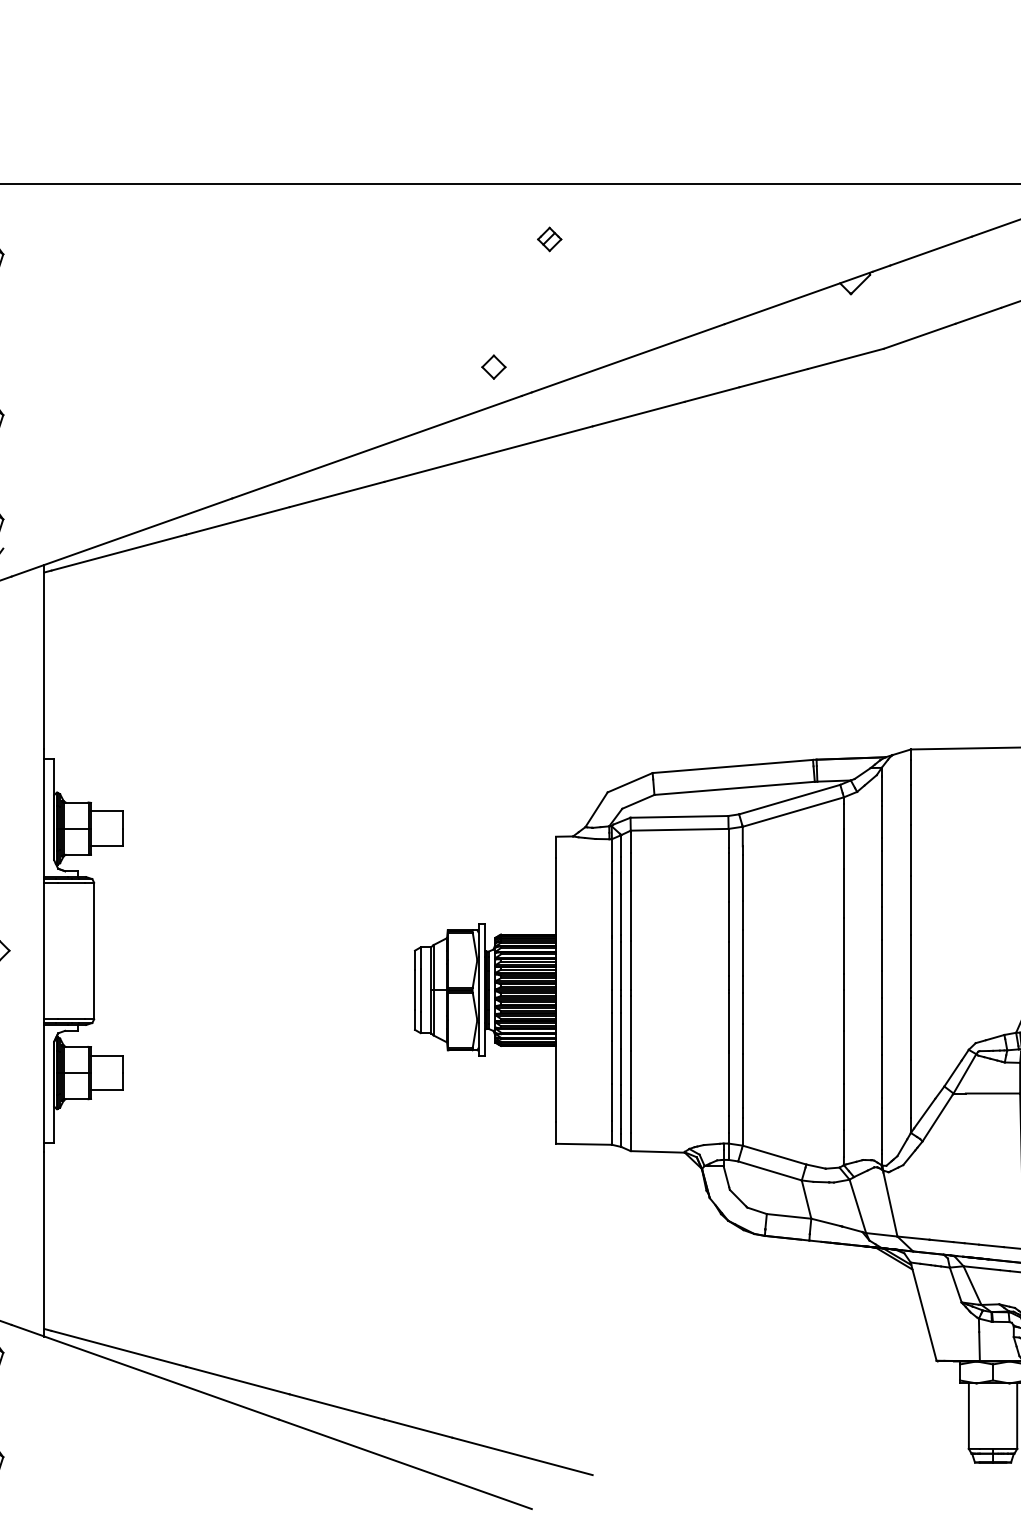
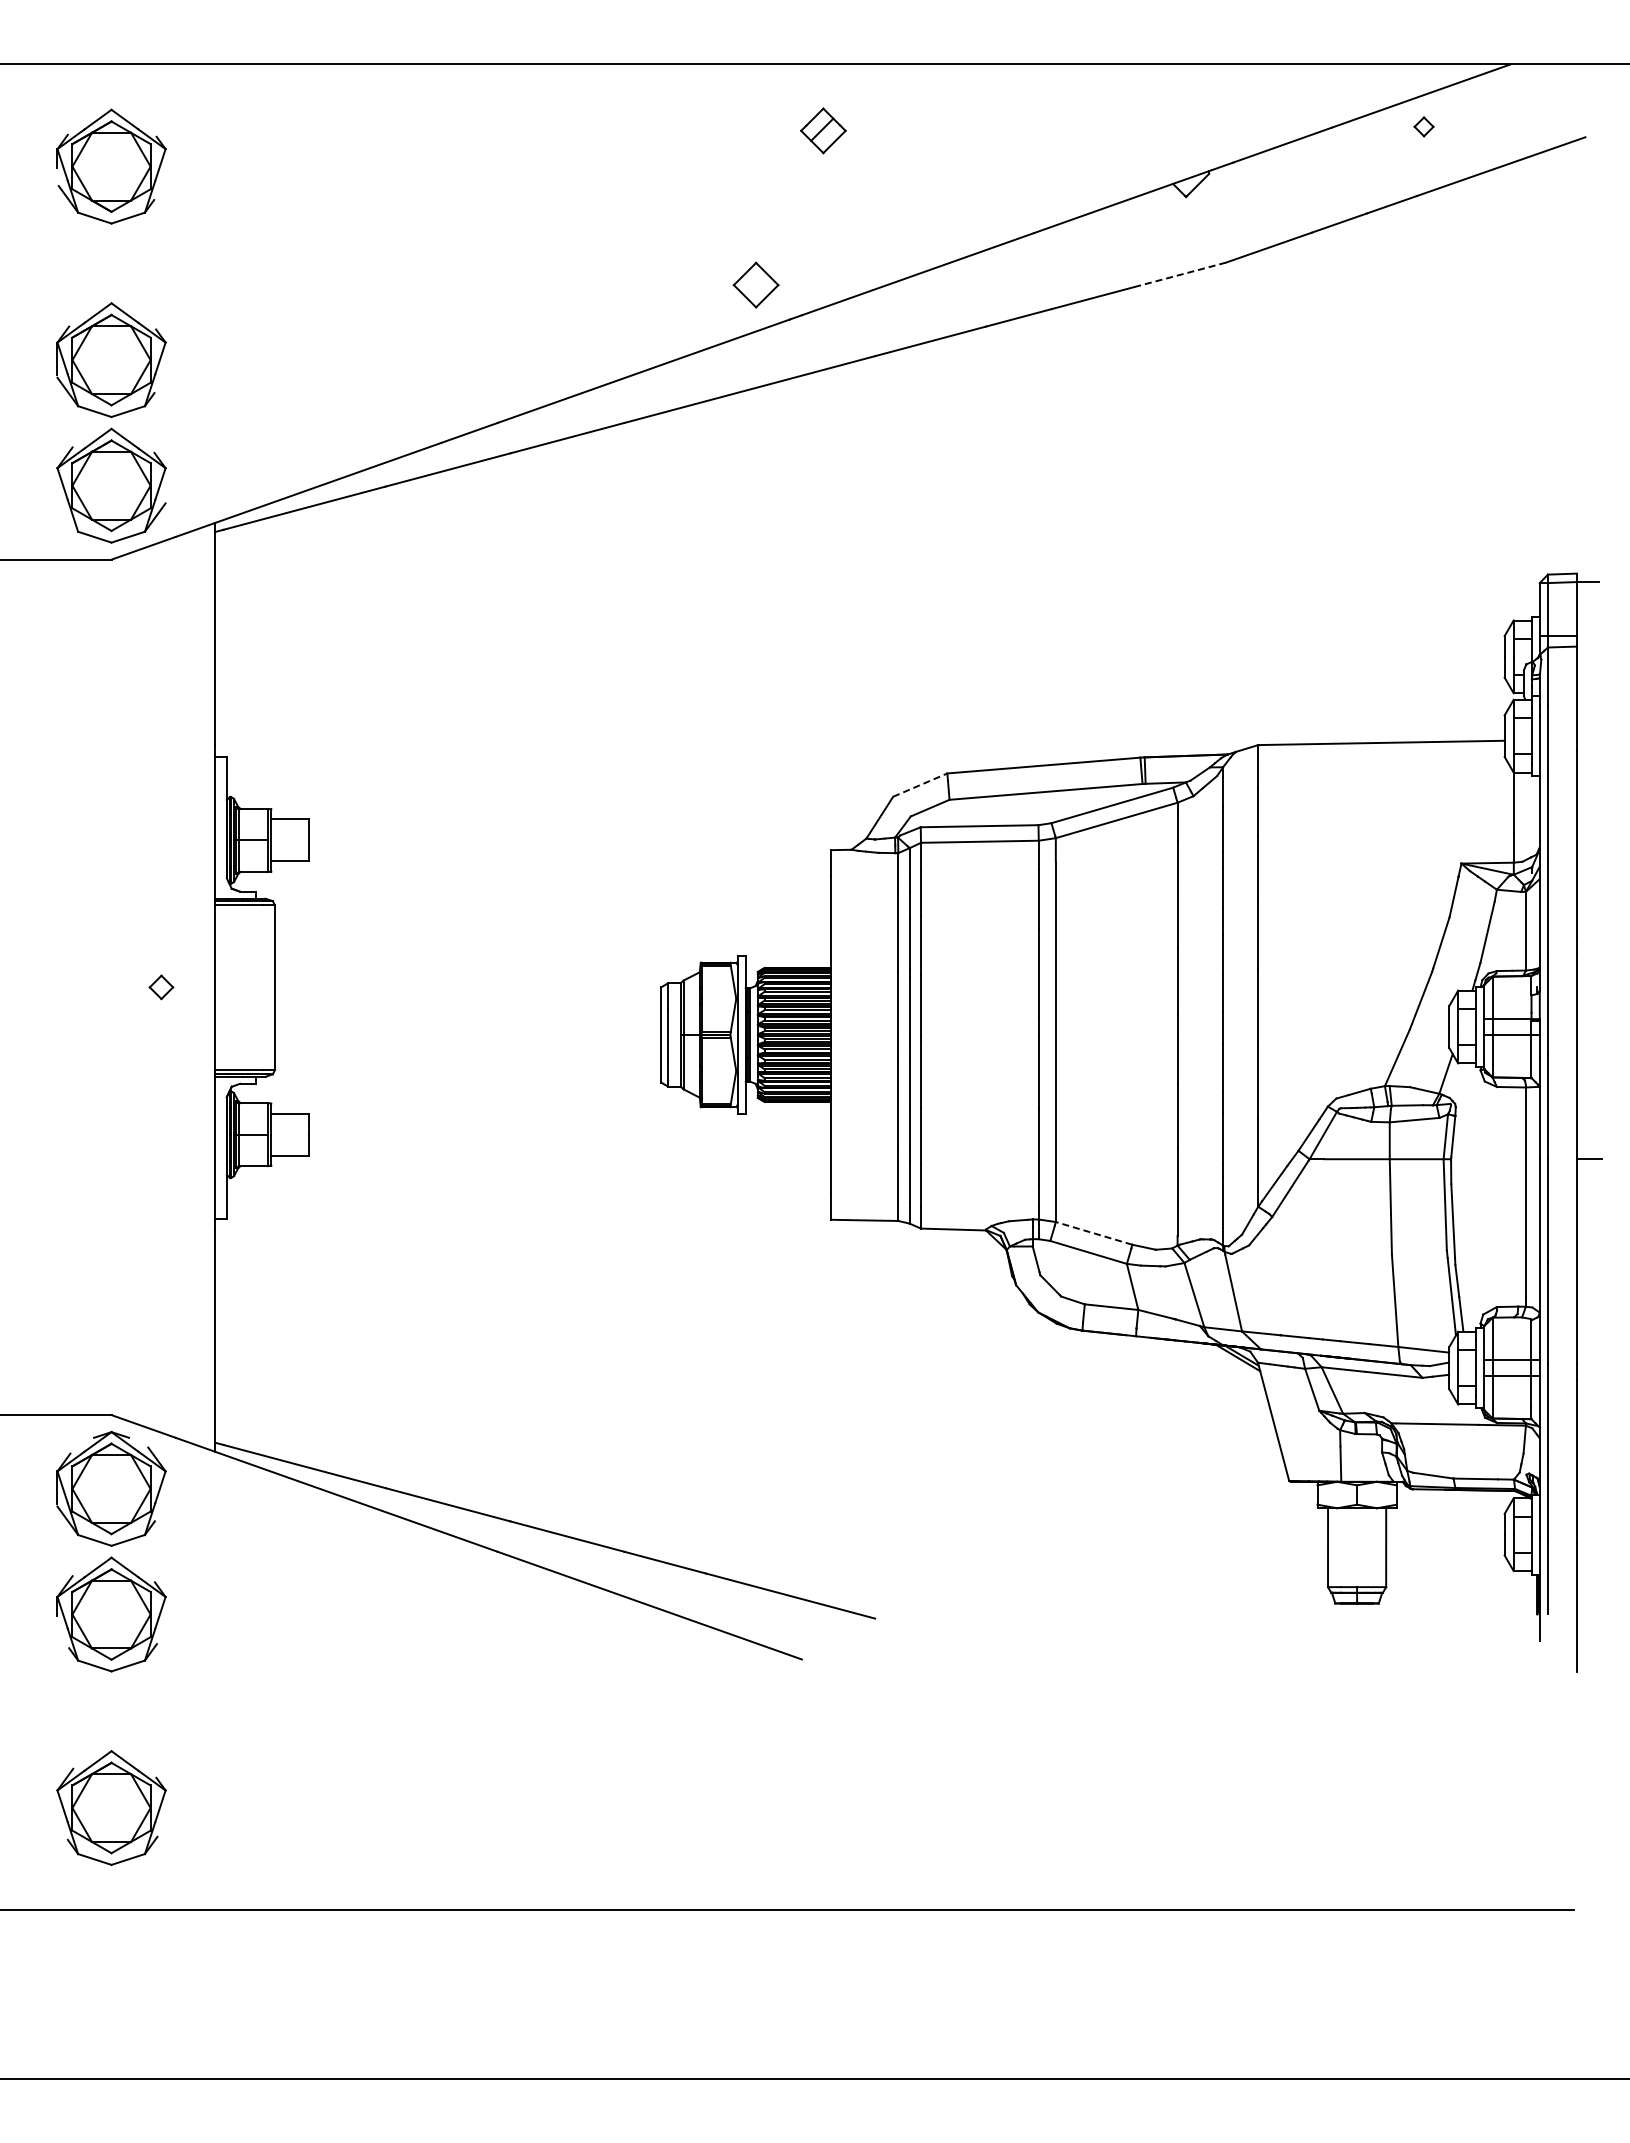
part: (549, 239) -> (823, 131), size x1.6
line: (846, 358) -> (1180, 274), solid -> dashed
part: (494, 366) -> (756, 284), size x1.6
line: (630, 782) -> (920, 784), solid -> dashed
line: (774, 1155) -> (1094, 1233), solid -> dashed

